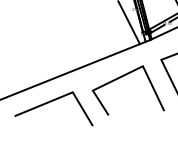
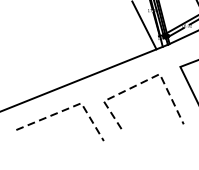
line: (126, 74) -> (141, 83), solid -> dashed
line: (62, 96) -> (69, 107), solid -> dashed

